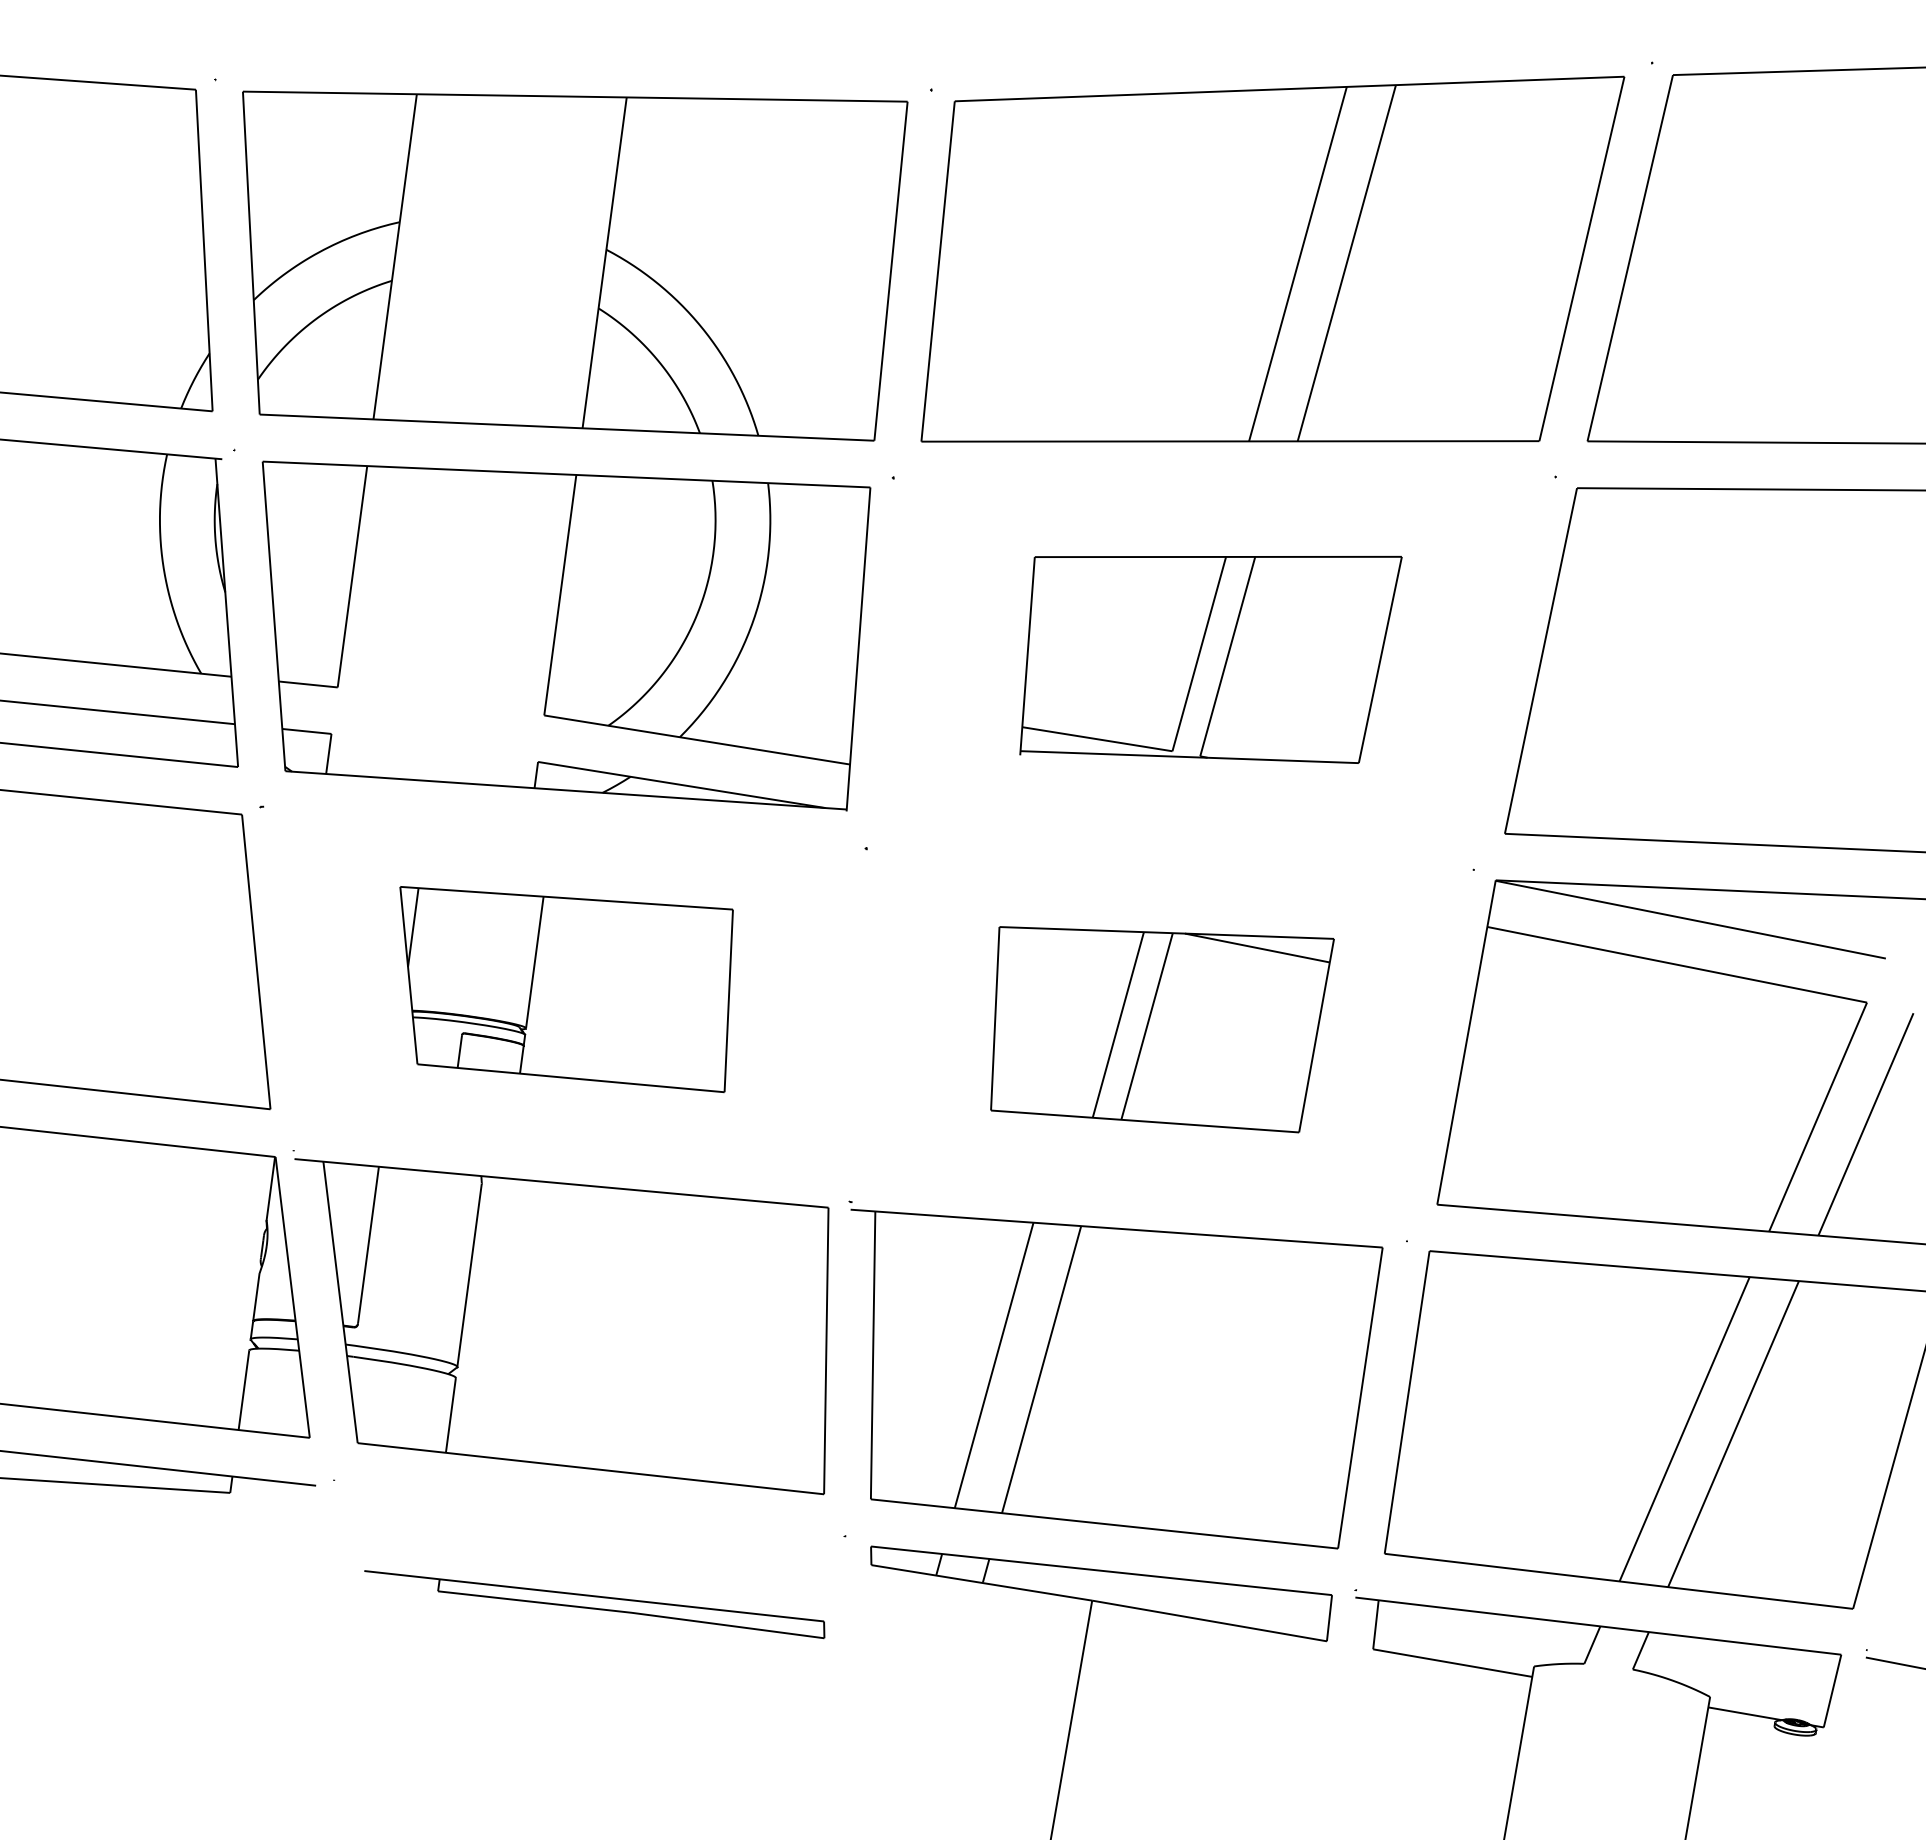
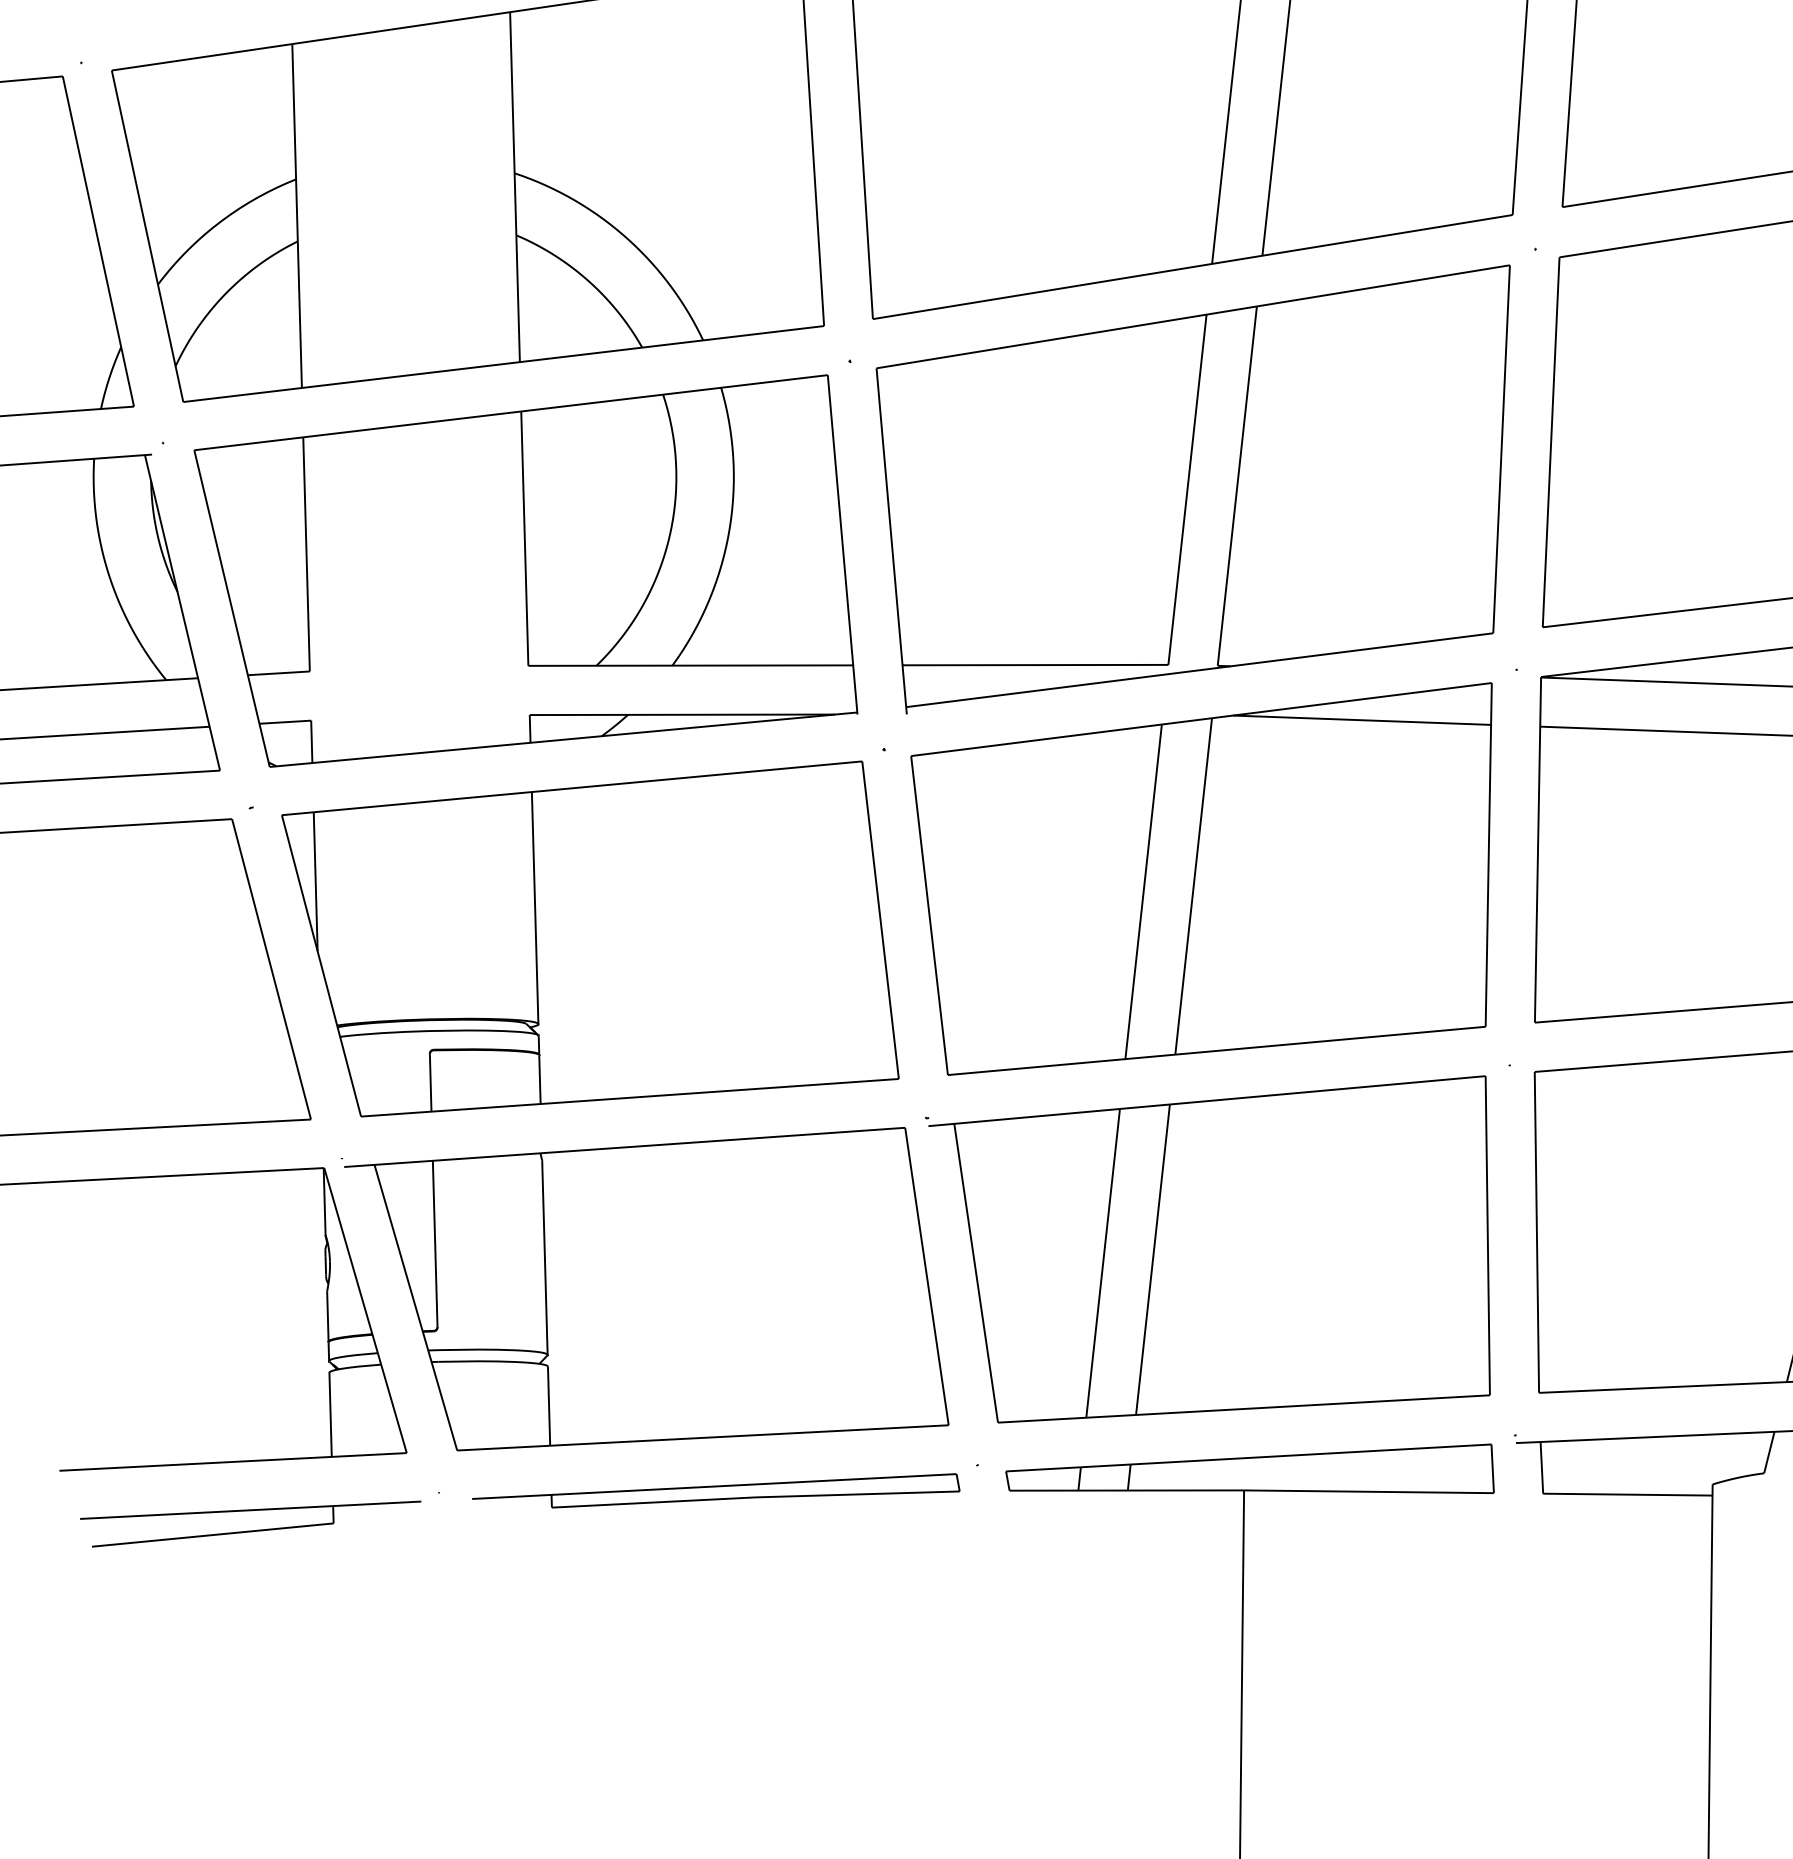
part: (1210, 659) -> (1208, 496), size x1.67
part: (566, 989) -> (597, 945), size x1.67
part: (1162, 1029) -> (1221, 887), size x1.67
part: (594, 1604) -> (716, 1495), moved

